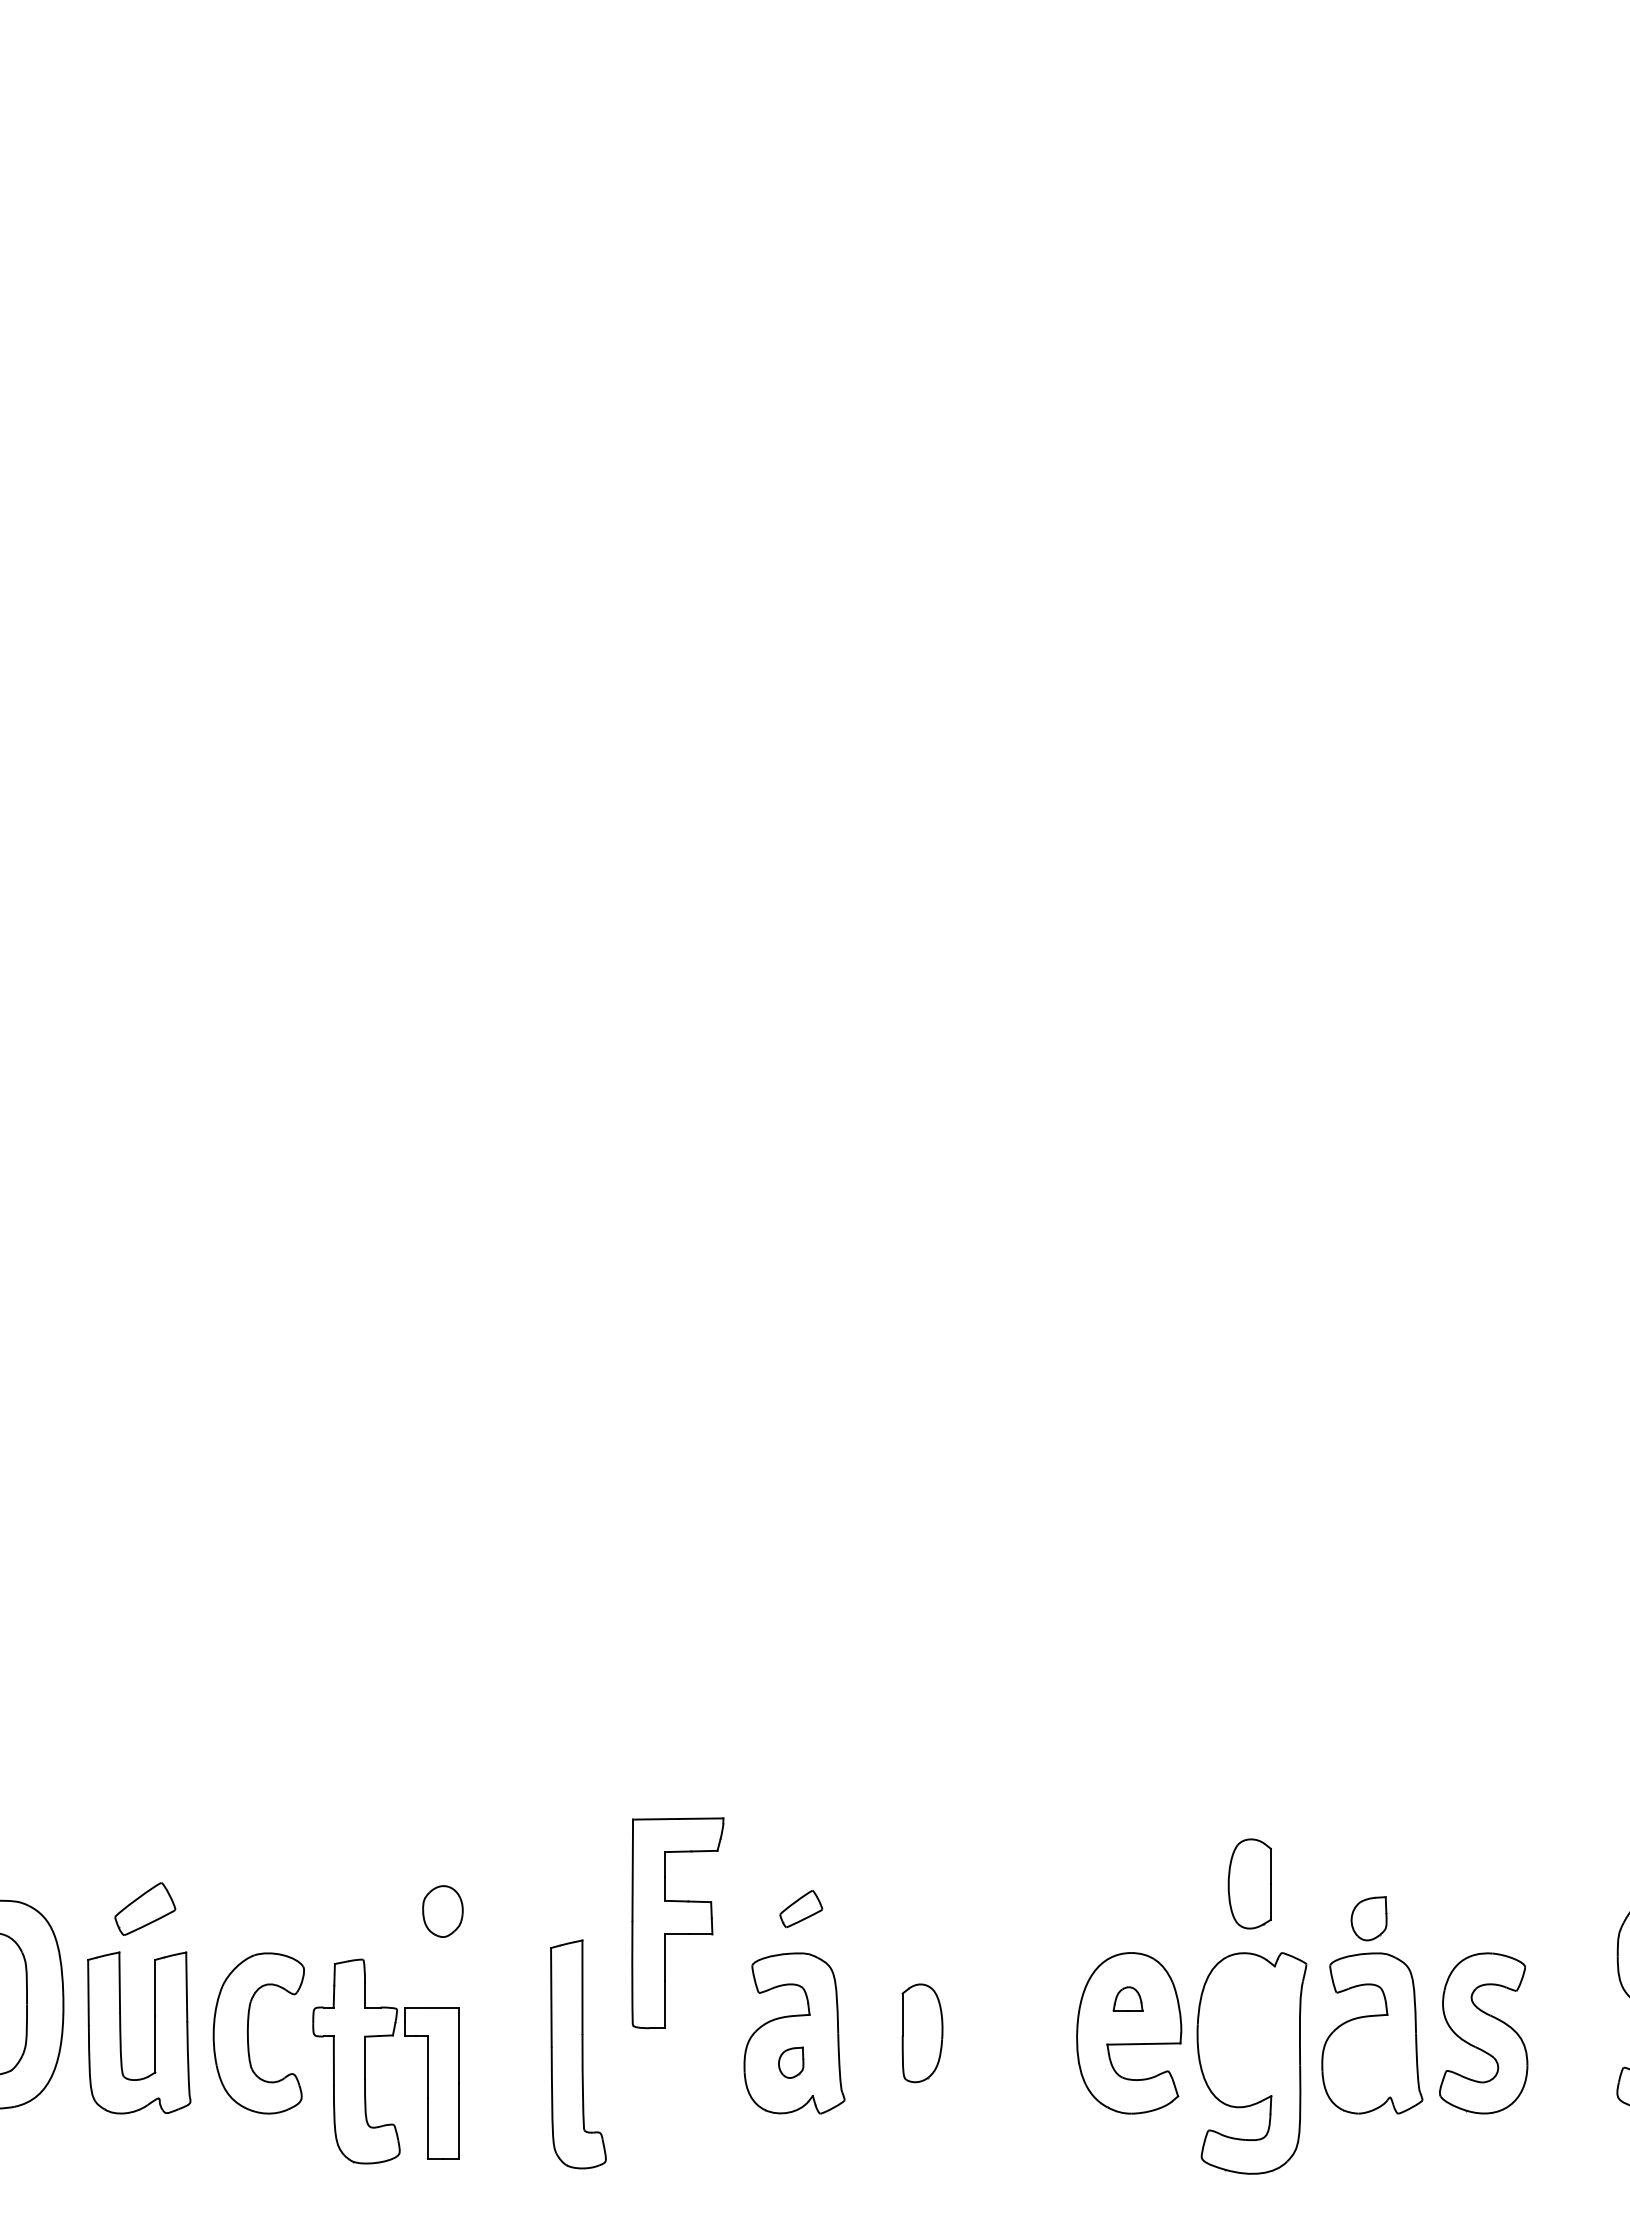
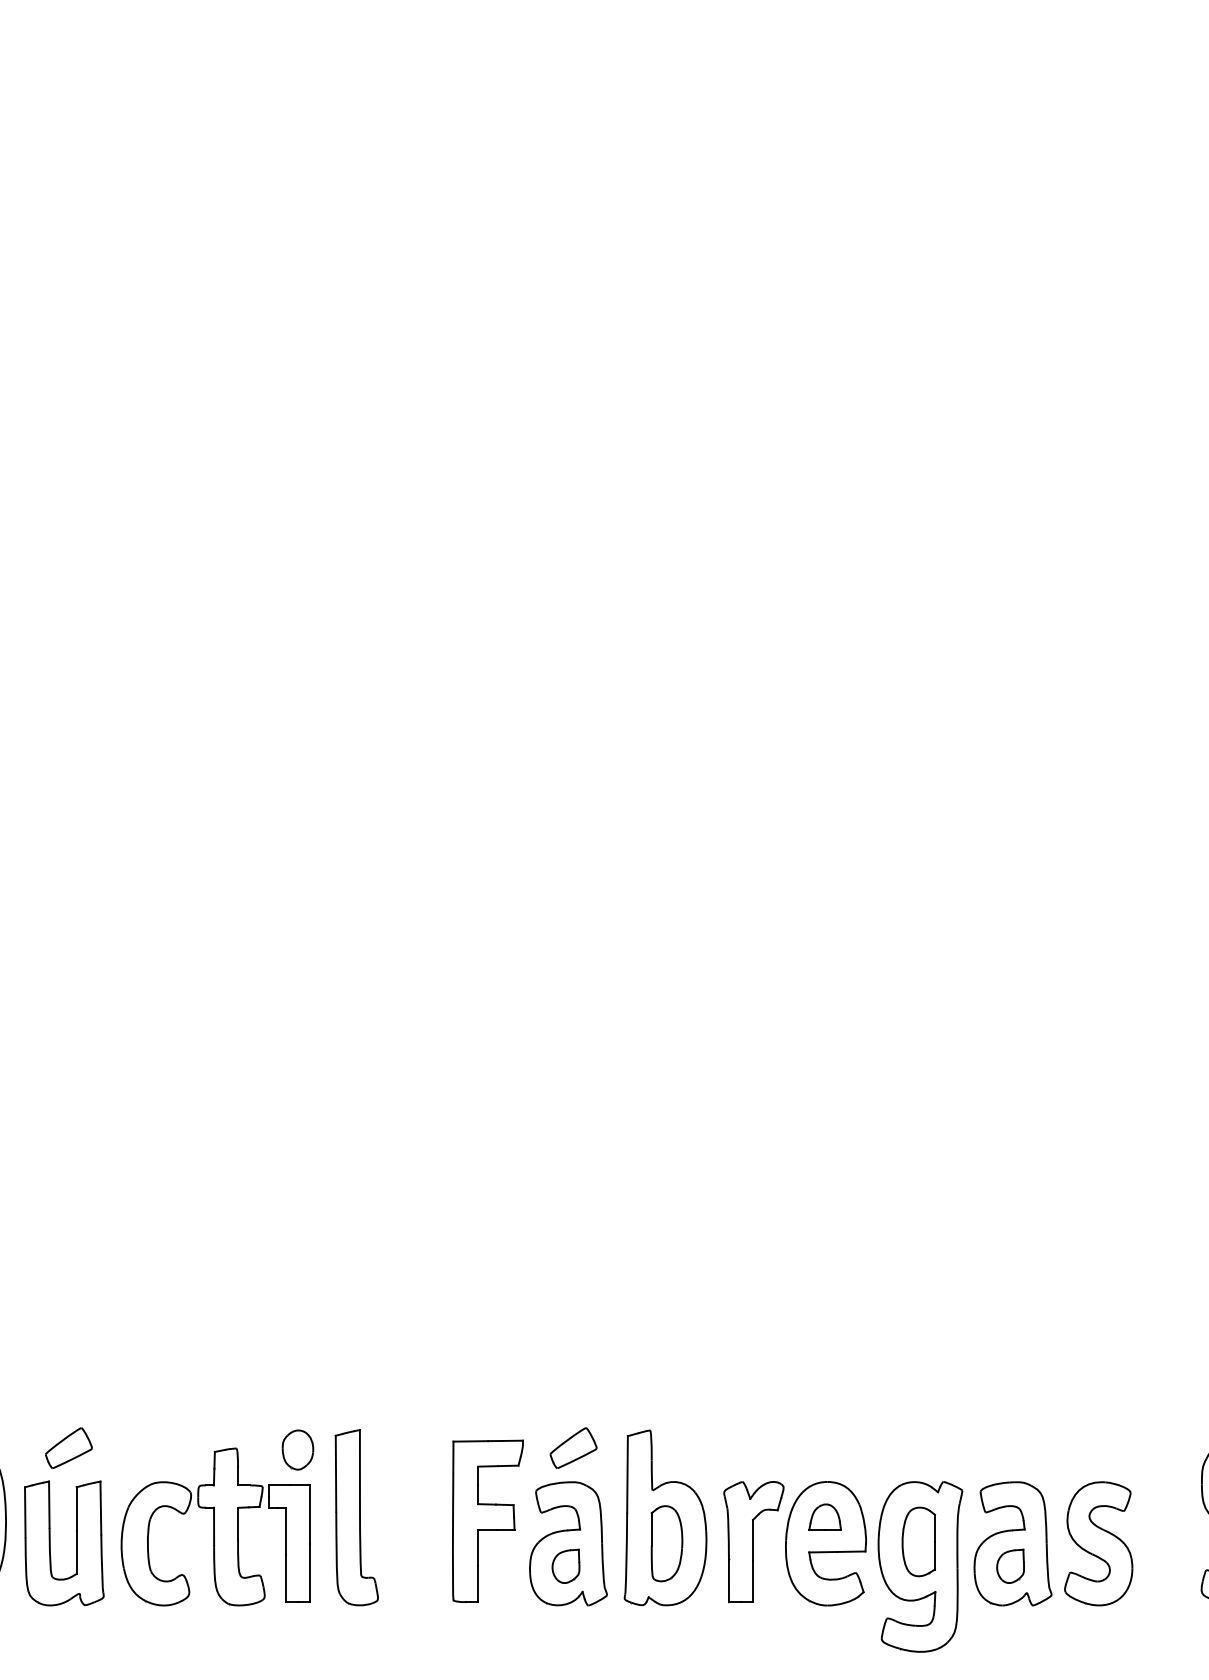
part: (1249, 1883) -> (918, 1541), moved
part: (801, 1908) -> (573, 1447), size x1.43
part: (1368, 1918) -> (1010, 1566), moved
part: (677, 1923) -> (487, 1521), moved
part: (1127, 1998) -> (824, 1516), size x1.43
part: (920, 1999) -> (665, 1517), added
part: (1035, 2031) -> (753, 1542), added
part: (578, 2054) -> (356, 1517), moved
part: (365, 2061) -> (238, 1526), moved
part: (790, 2062) -> (565, 1566), size x1.43

